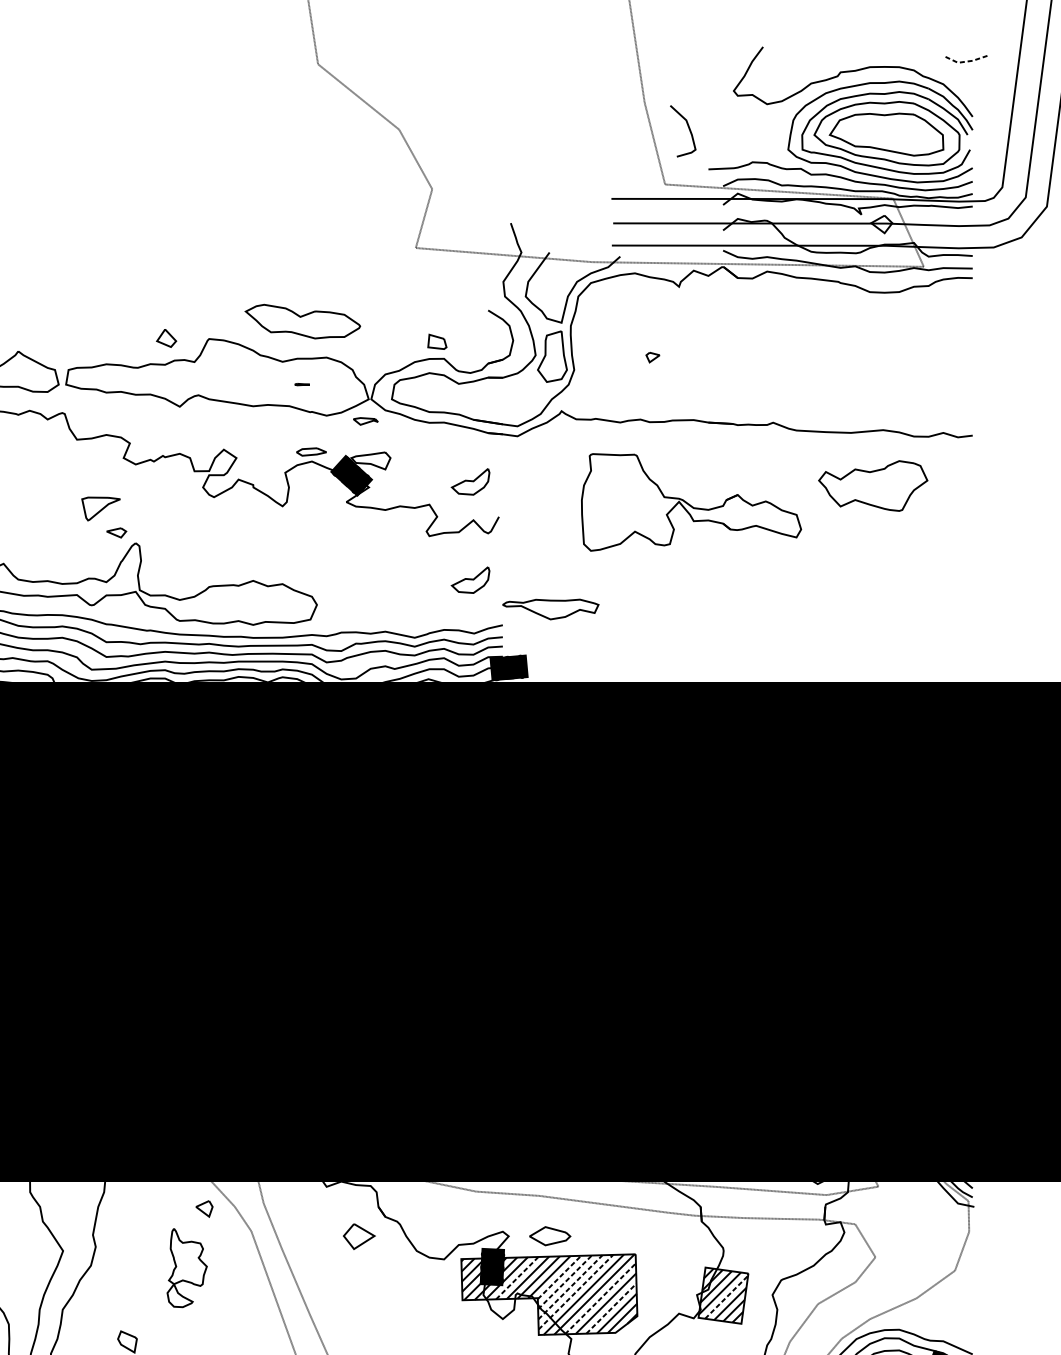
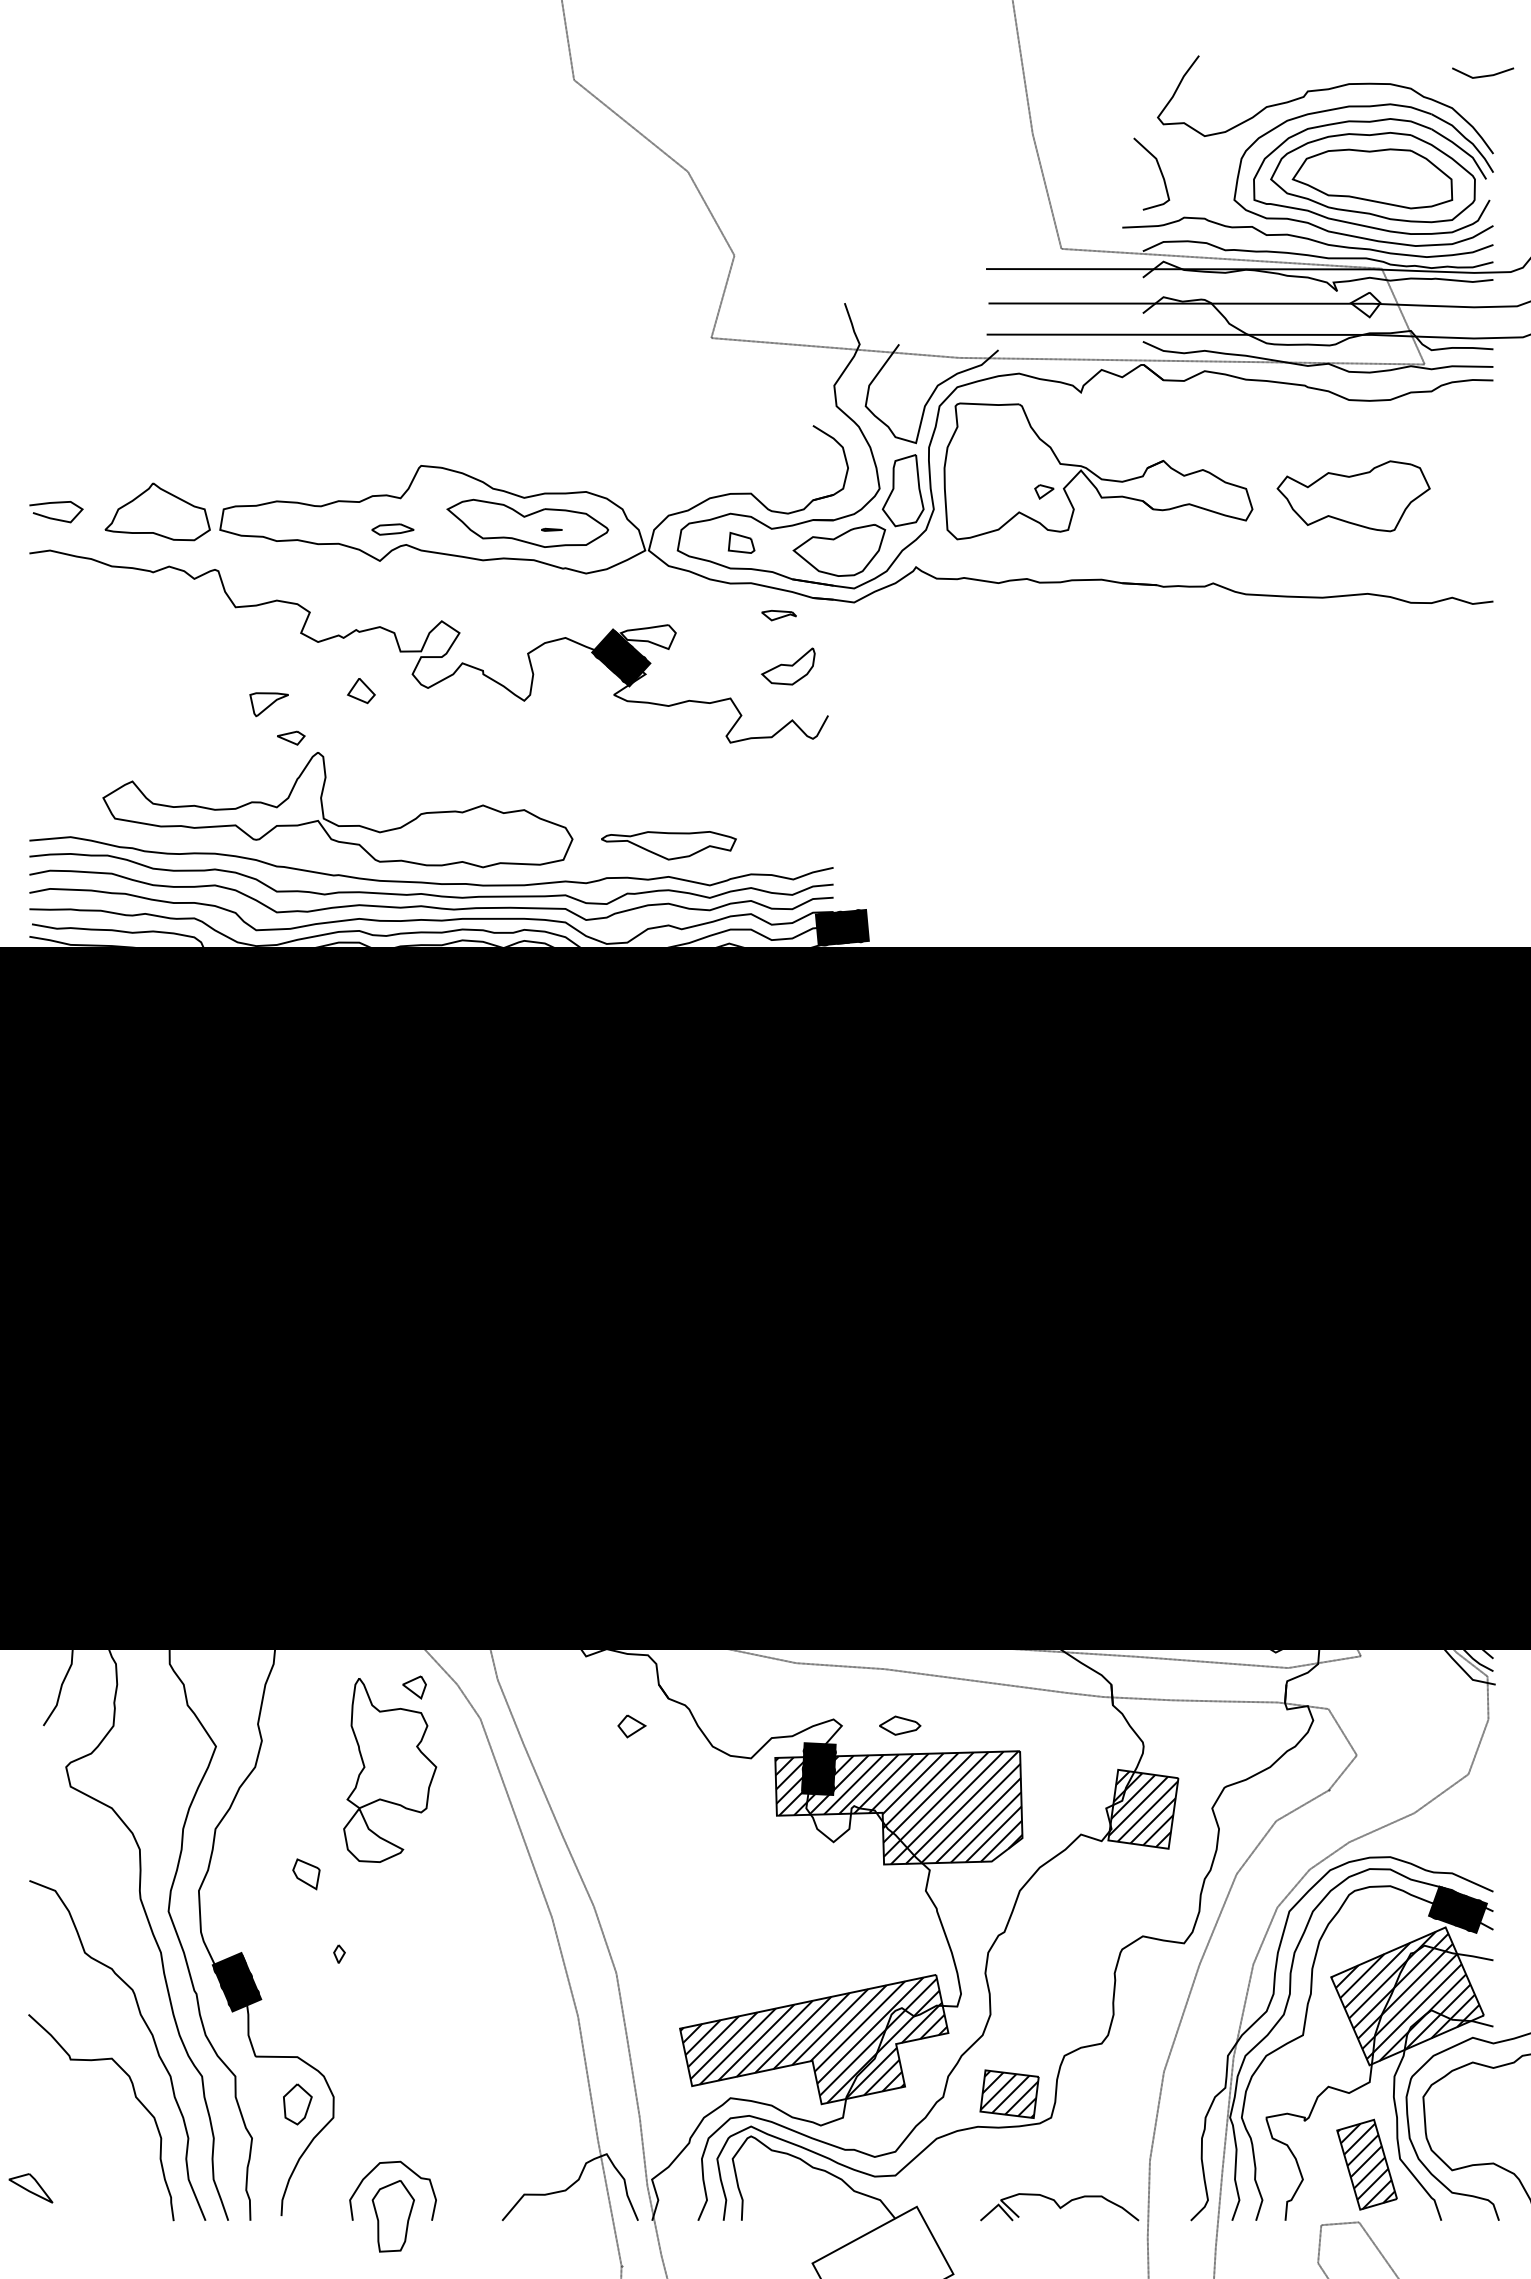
line: (964, 61) -> (1482, 76), dashed -> solid
curve: (688, 128) -> (1159, 170), moved
part: (302, 320) -> (527, 522), moved
part: (166, 338) -> (361, 691), moved
part: (437, 341) -> (741, 542), moved
part: (507, 398) -> (839, 549), added
part: (365, 421) -> (778, 615), moved
part: (311, 451) -> (392, 529), moved
part: (873, 486) -> (1353, 496), moved
part: (691, 502) -> (1098, 471), moved
part: (100, 508) -> (268, 704), size x0.71
part: (470, 580) -> (788, 804), removed
part: (550, 609) -> (668, 845), moved
part: (358, 1236) -> (631, 1726), size x0.62
part: (550, 1236) -> (900, 1725), size x0.71
part: (187, 1268) -> (390, 1770), size x1.67
line: (559, 1277) -> (913, 1783), dashed -> solid
line: (517, 1278) -> (854, 1784), dashed -> solid
line: (565, 1282) -> (921, 1790), dashed -> solid
line: (570, 1287) -> (928, 1797), dashed -> solid
line: (576, 1292) -> (936, 1804), dashed -> solid
line: (726, 1297) -> (1147, 1811), dashed -> solid
line: (601, 1298) -> (971, 1813), dashed -> solid
line: (611, 1308) -> (986, 1827), dashed -> solid

